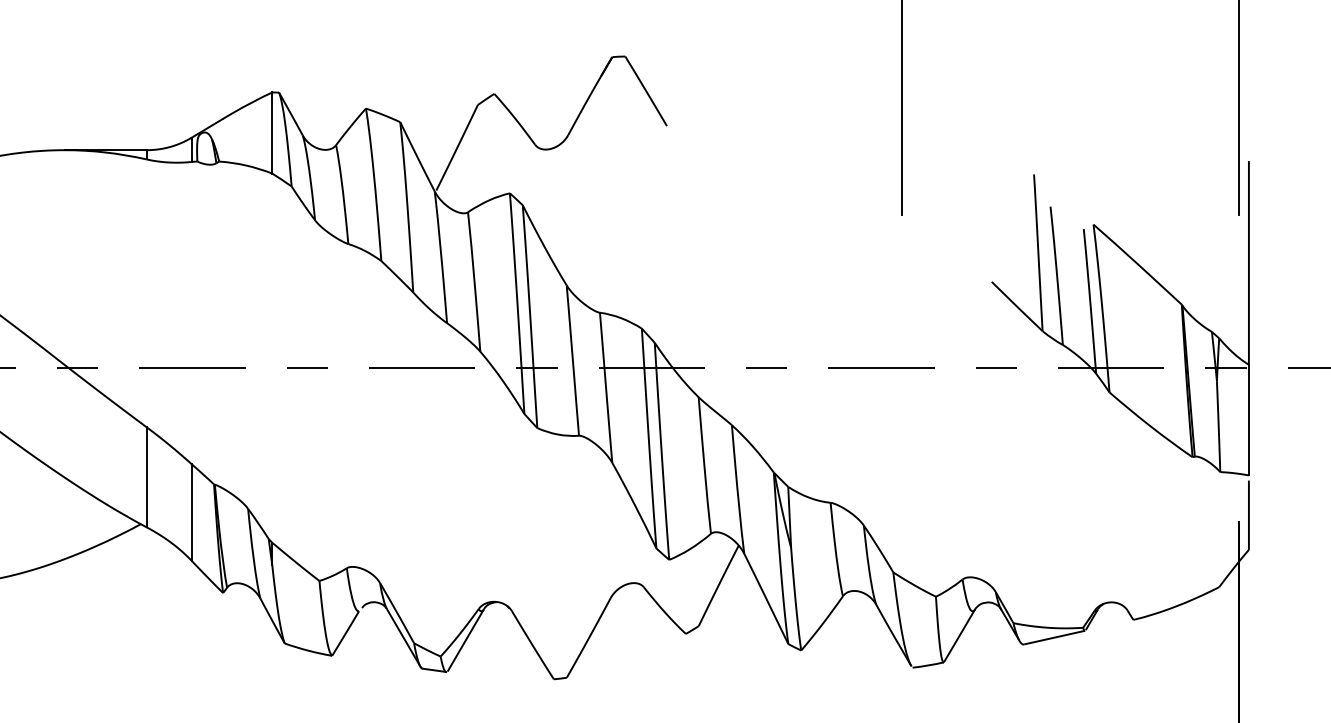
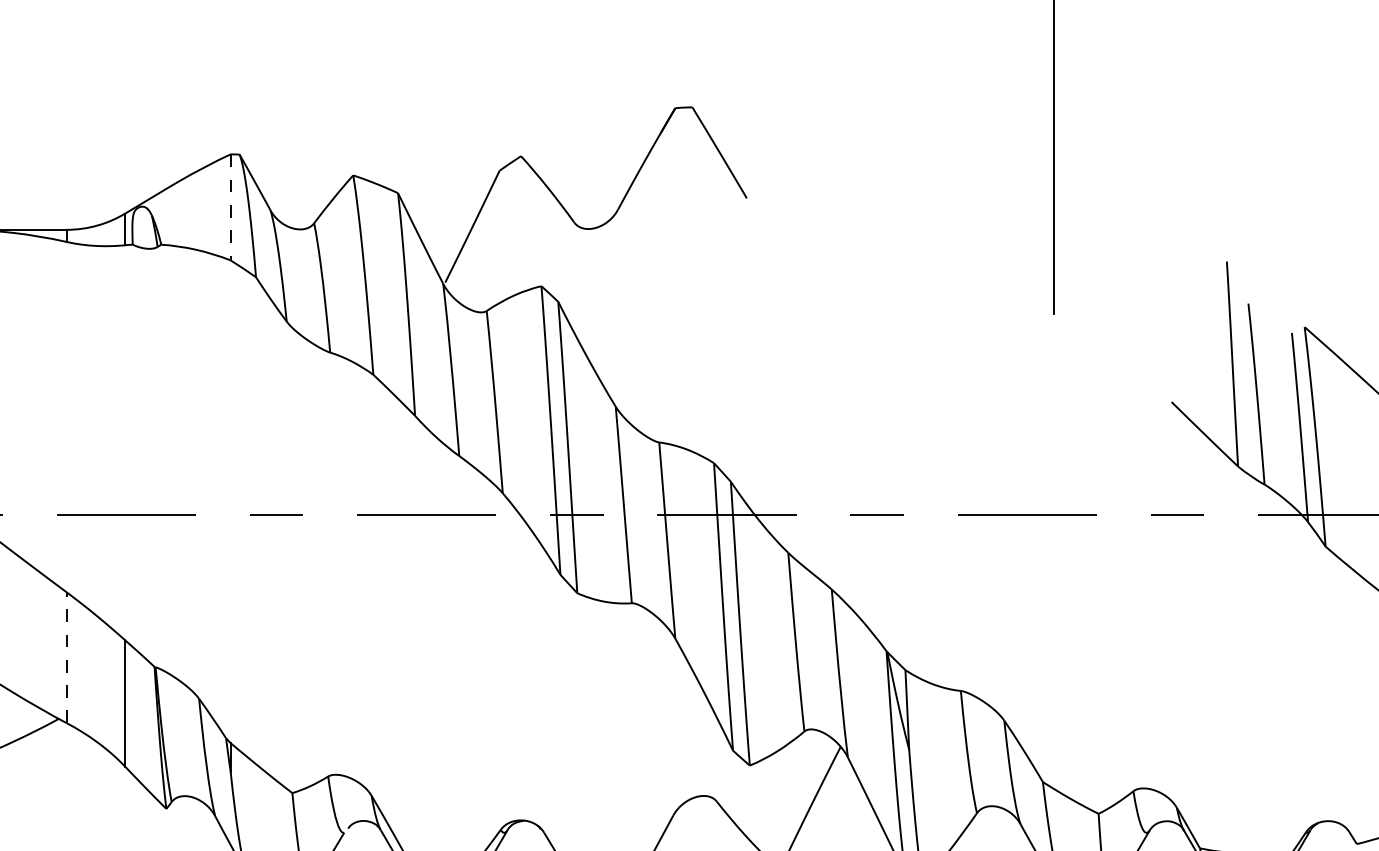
line: (272, 133) -> (231, 208), solid -> dashed
line: (146, 476) -> (66, 656), solid -> dashed

